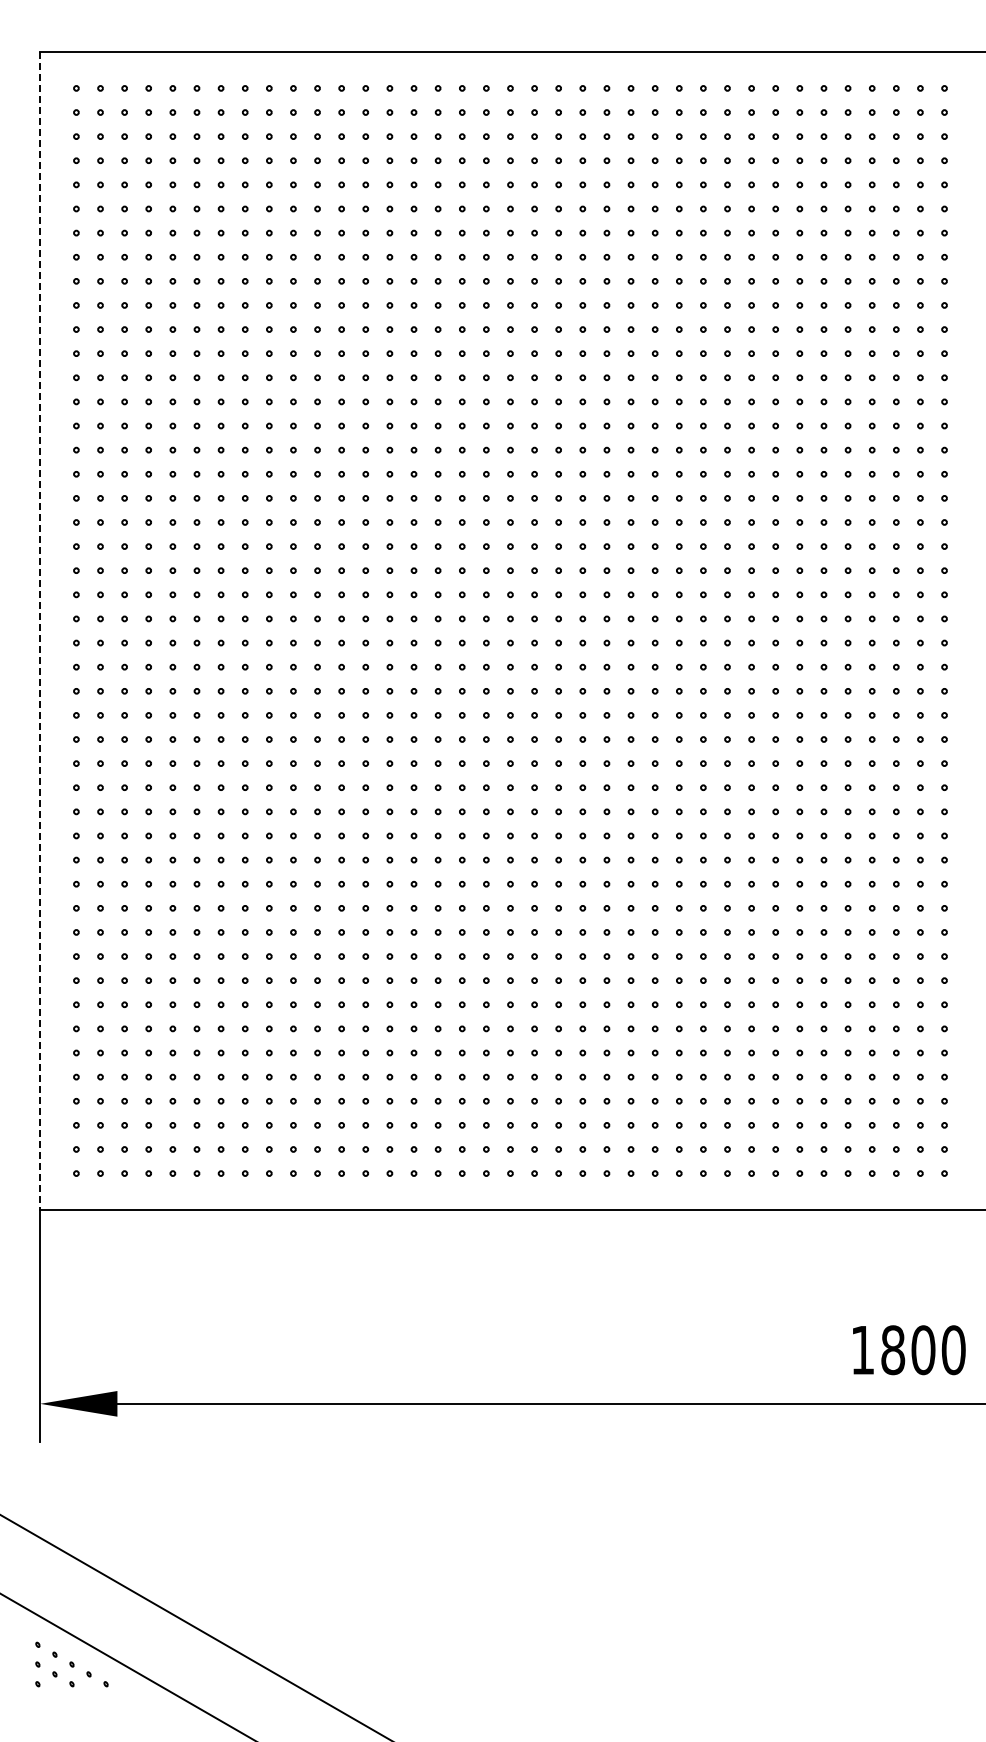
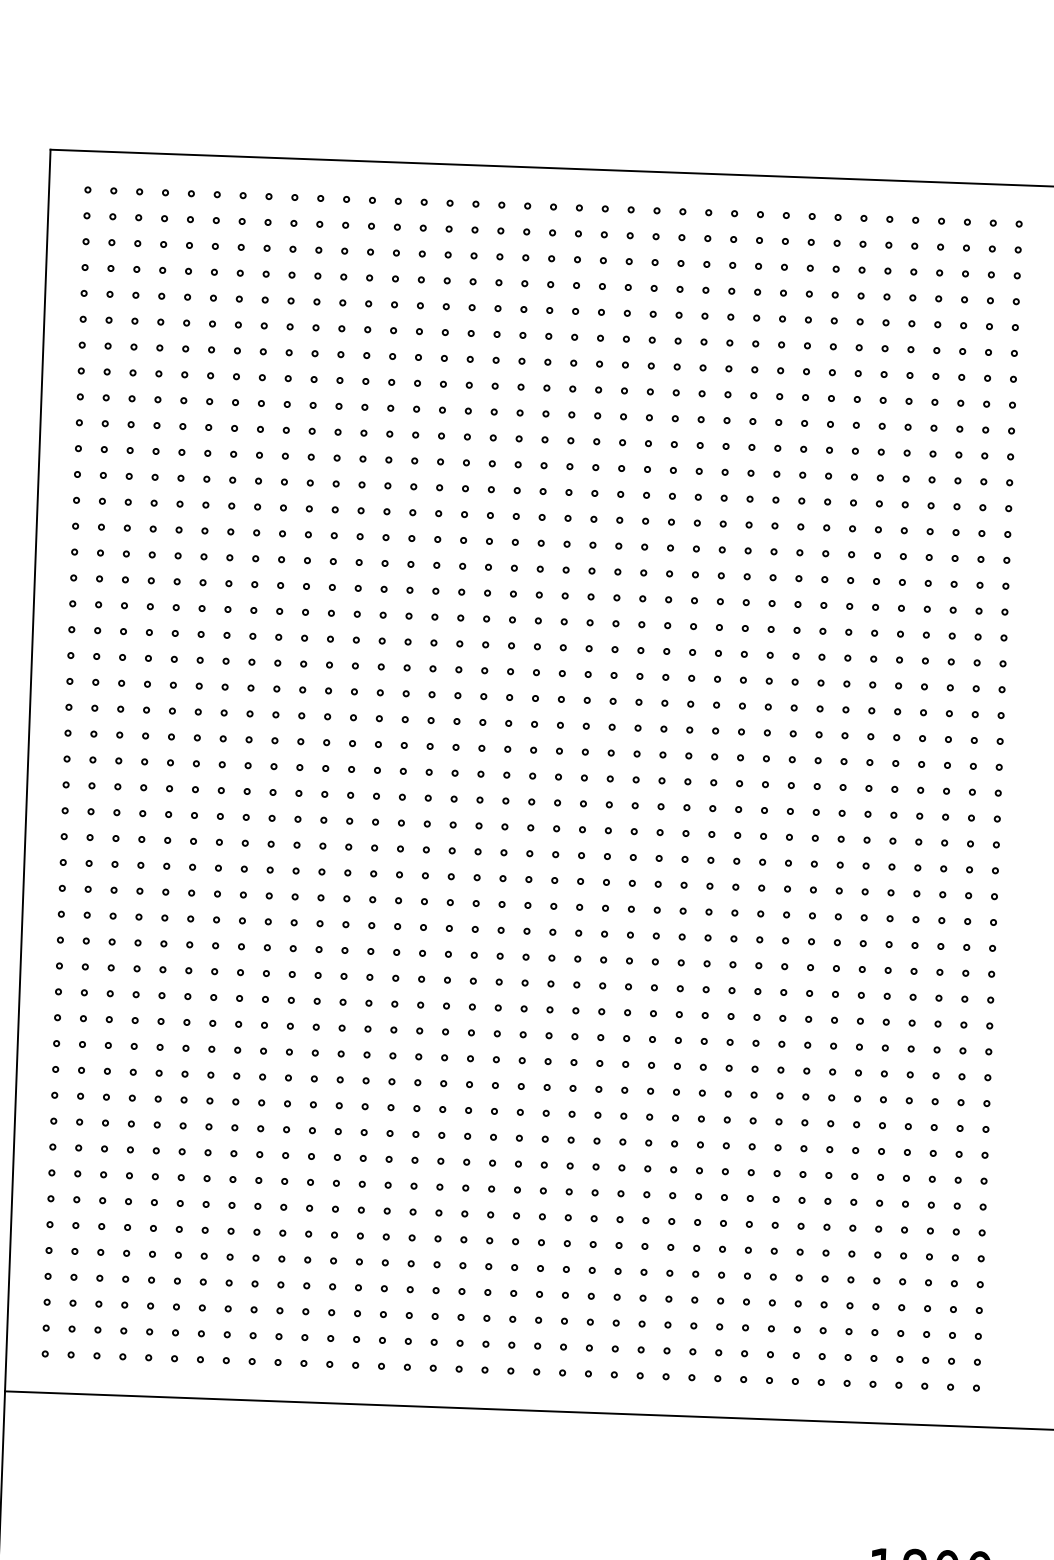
line: (40, 631) -> (28, 771), dashed -> solid

